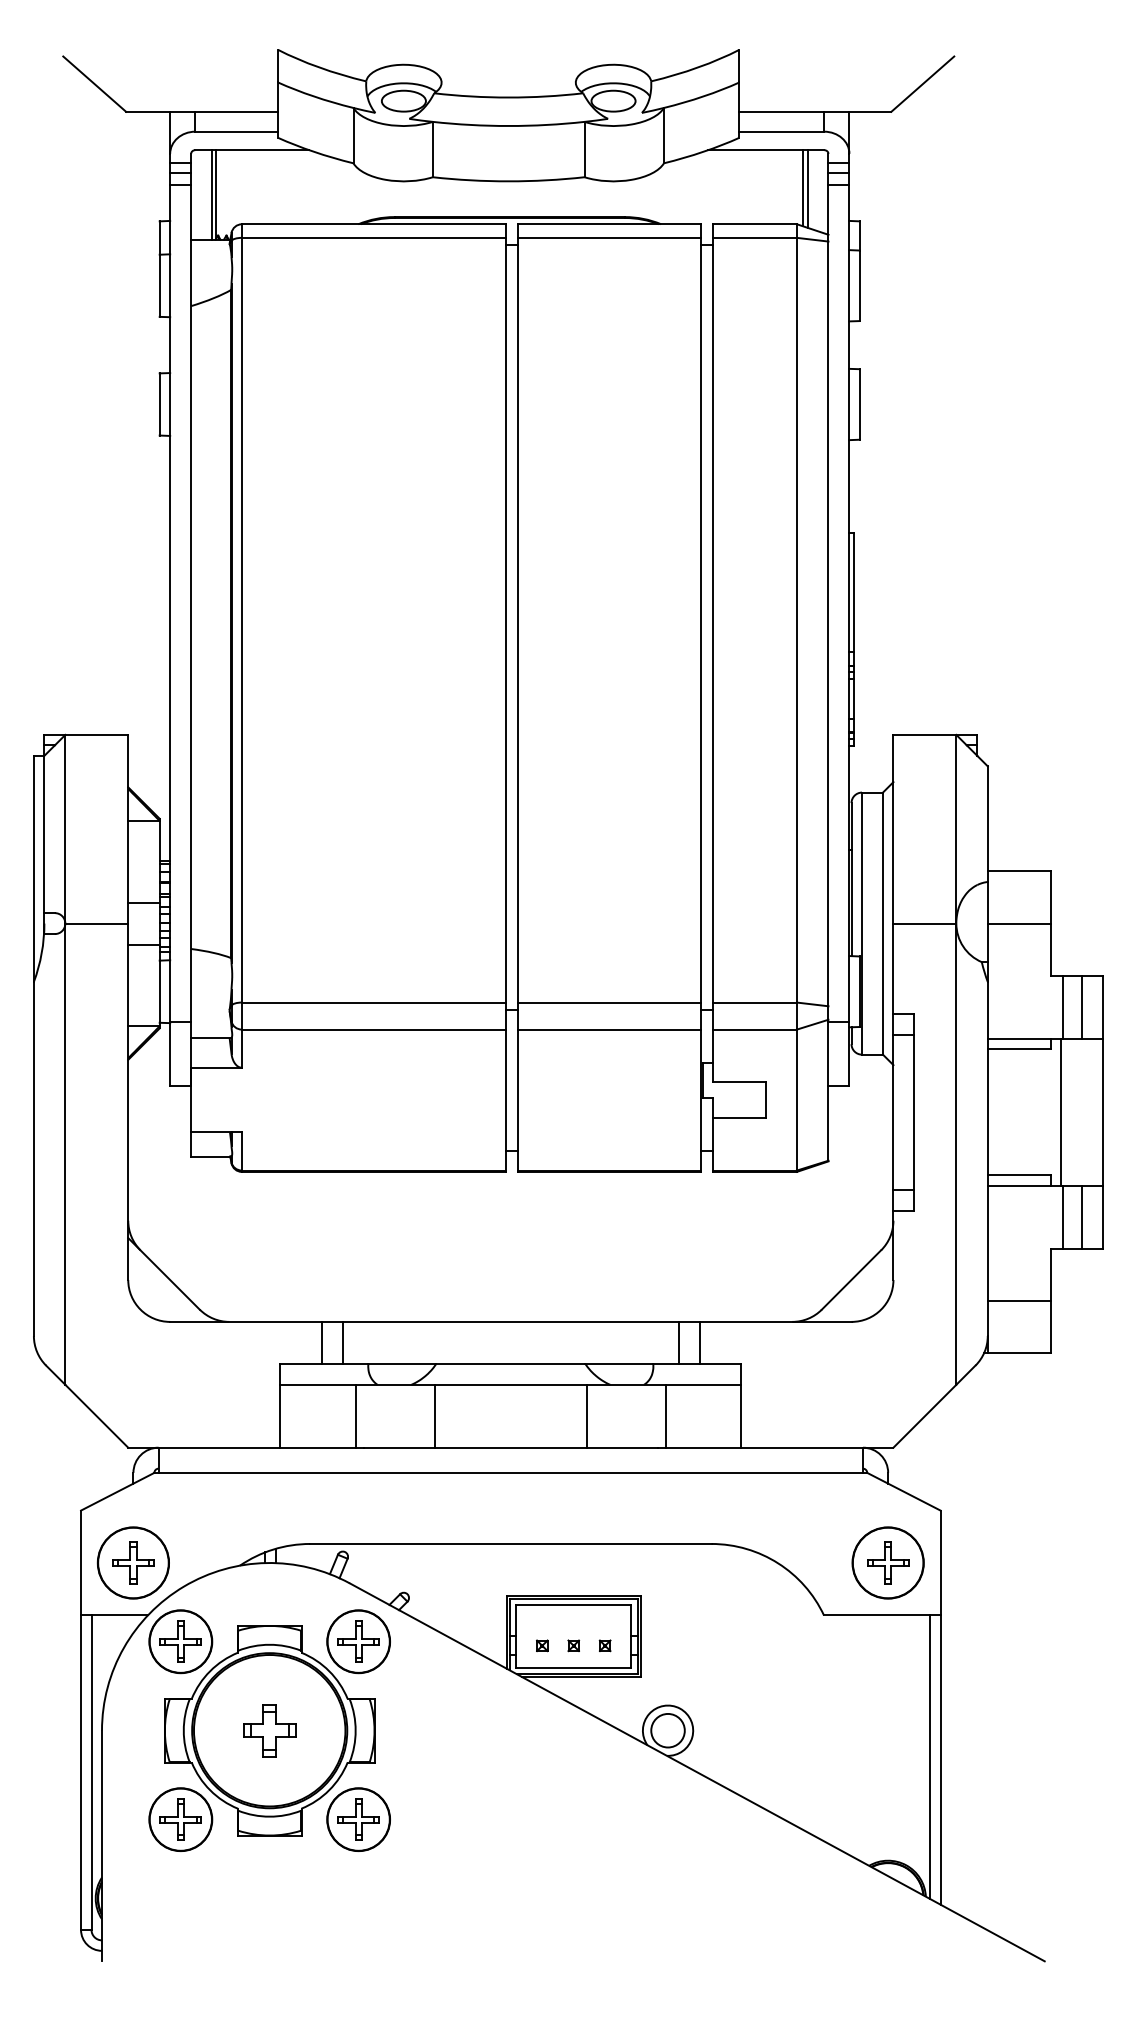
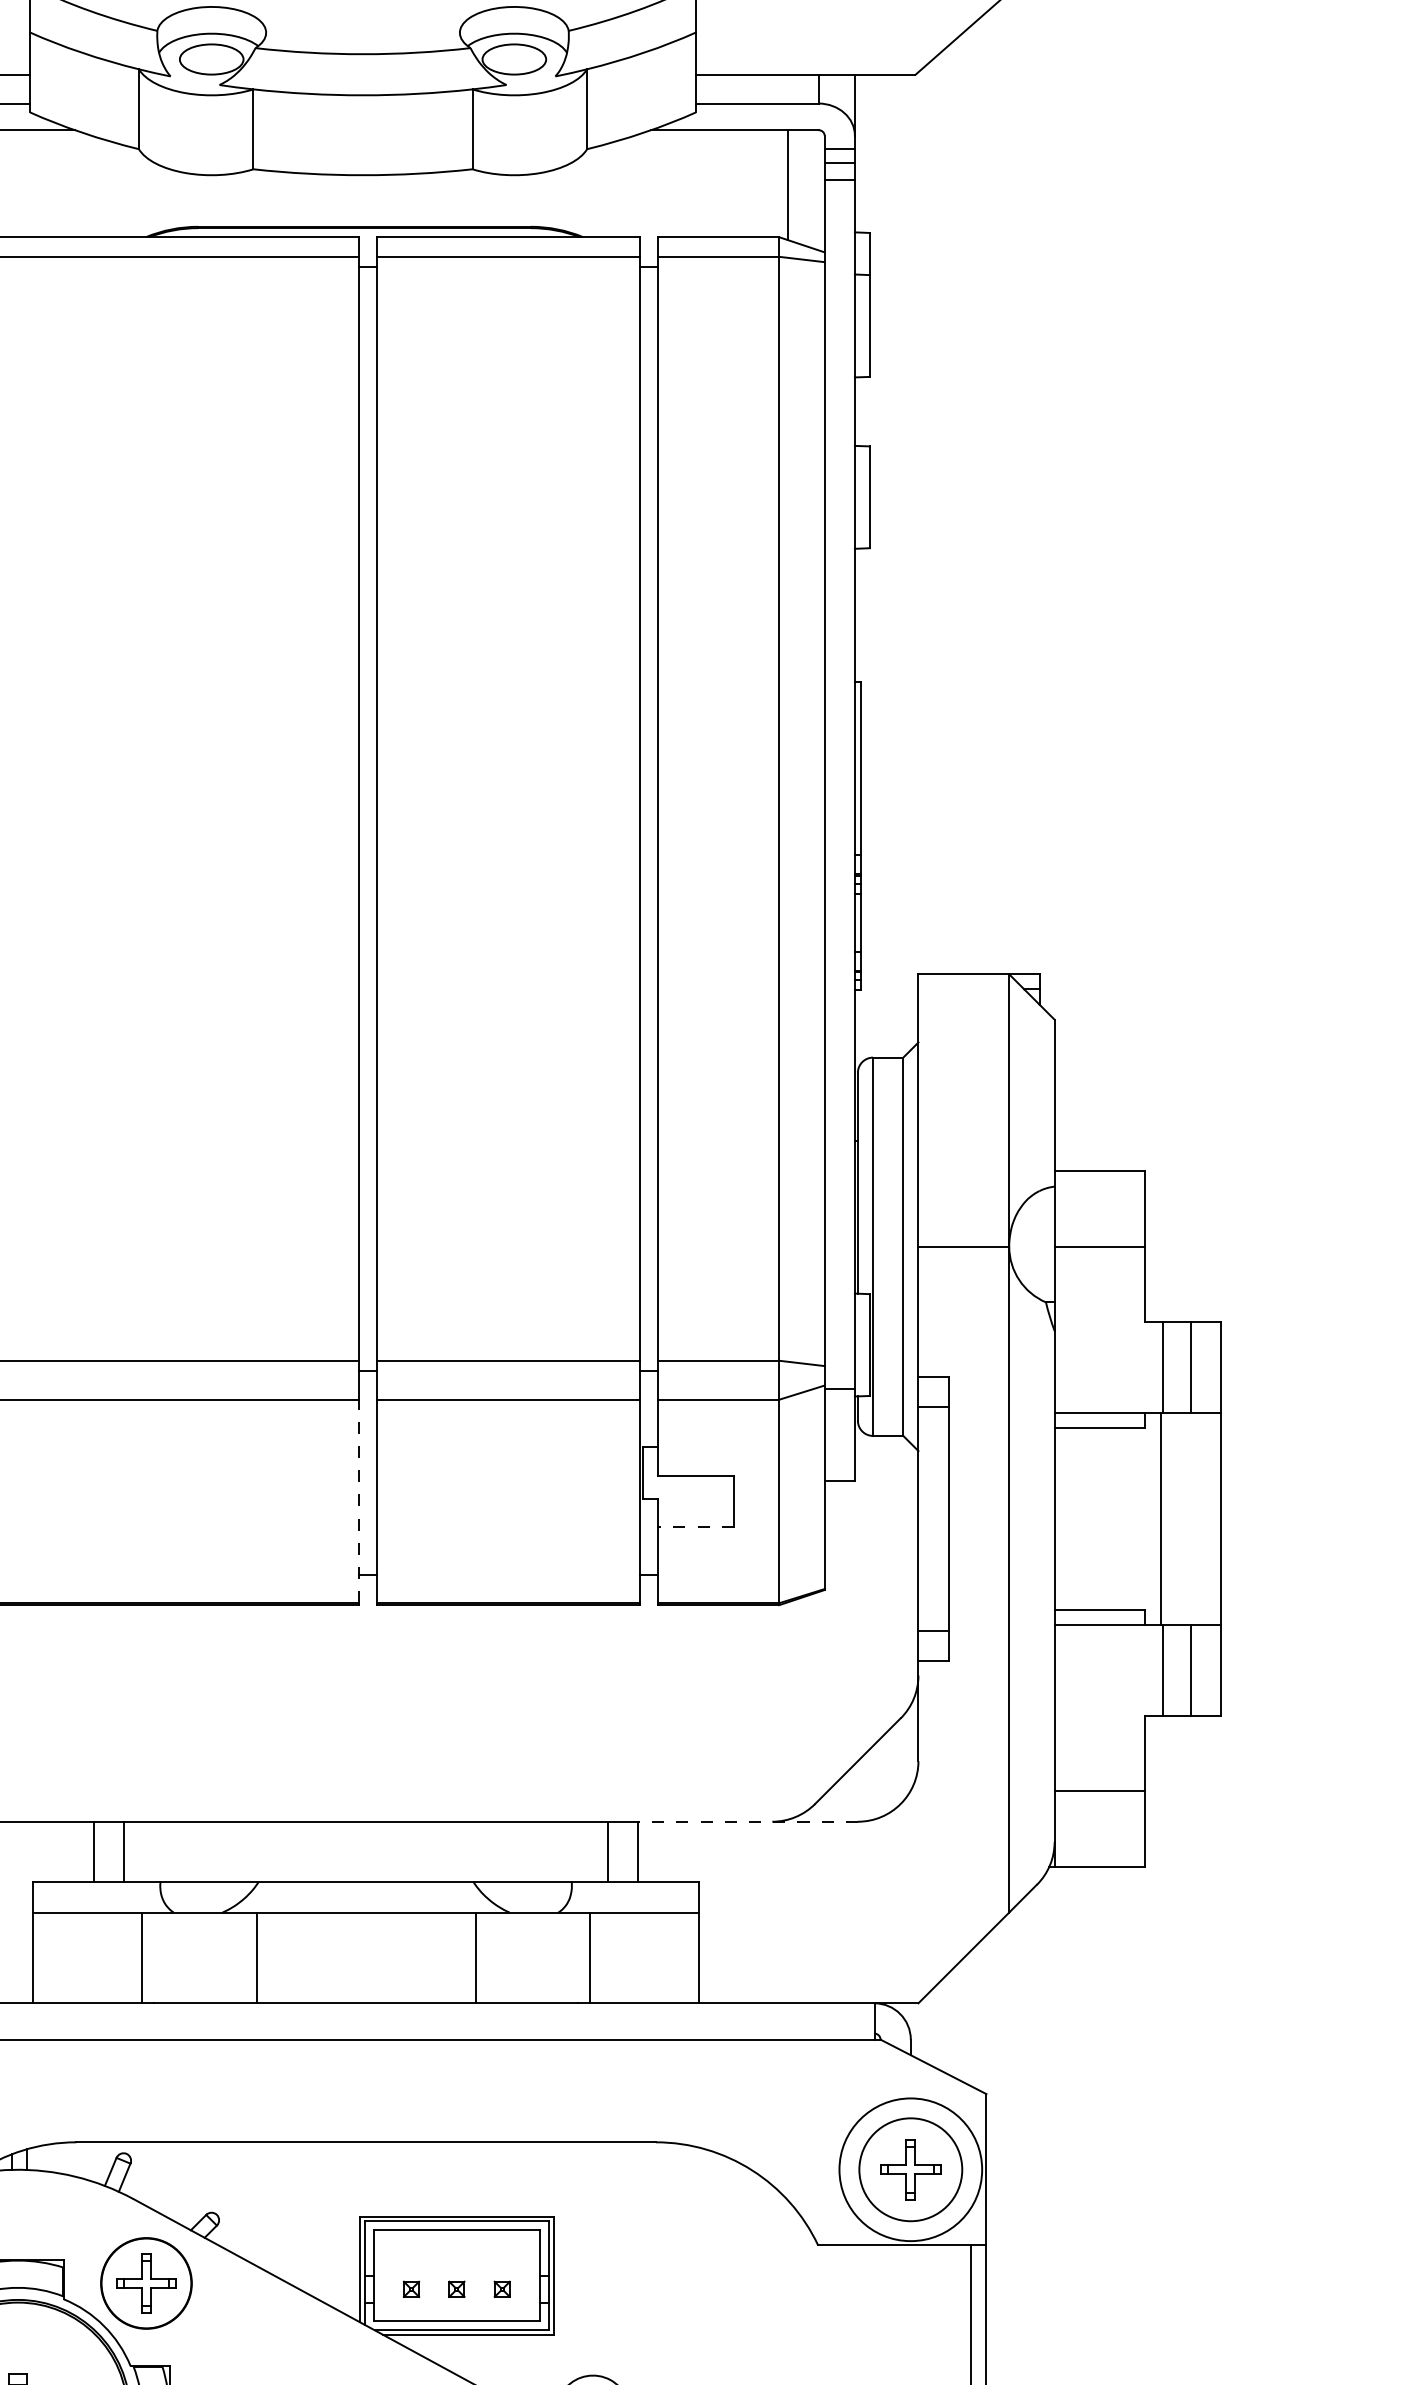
line: (807, 188) -> (794, 185), removed
line: (505, 1099) -> (358, 1500), solid -> dashed
line: (738, 1117) -> (694, 1526), solid -> dashed
line: (775, 1321) -> (748, 1821), solid -> dashed
circle: (887, 1562) -> (909, 2169), size x1.4

